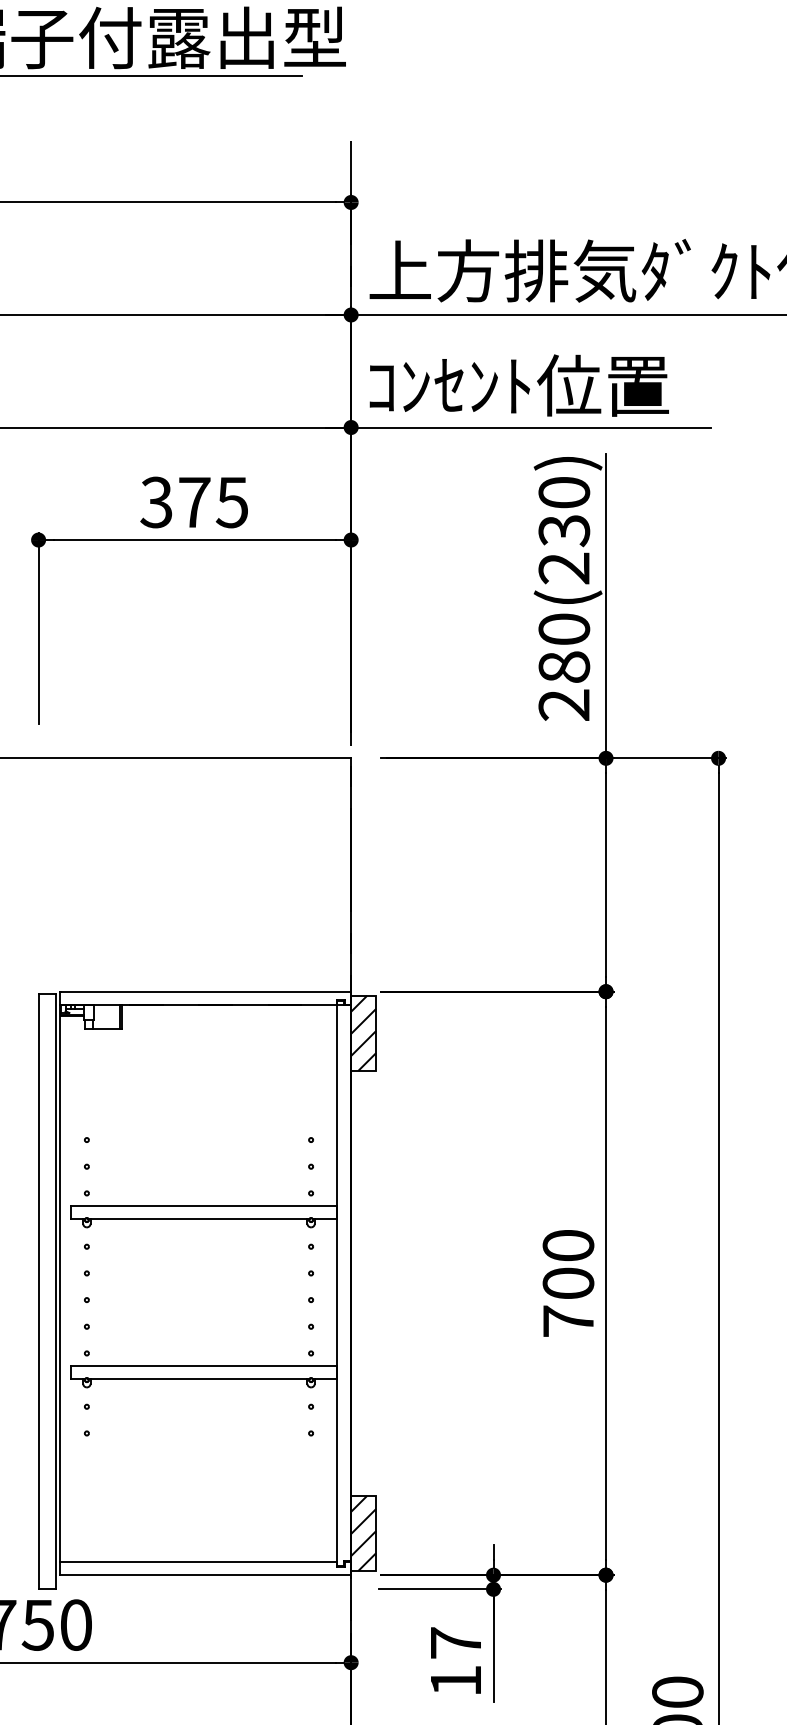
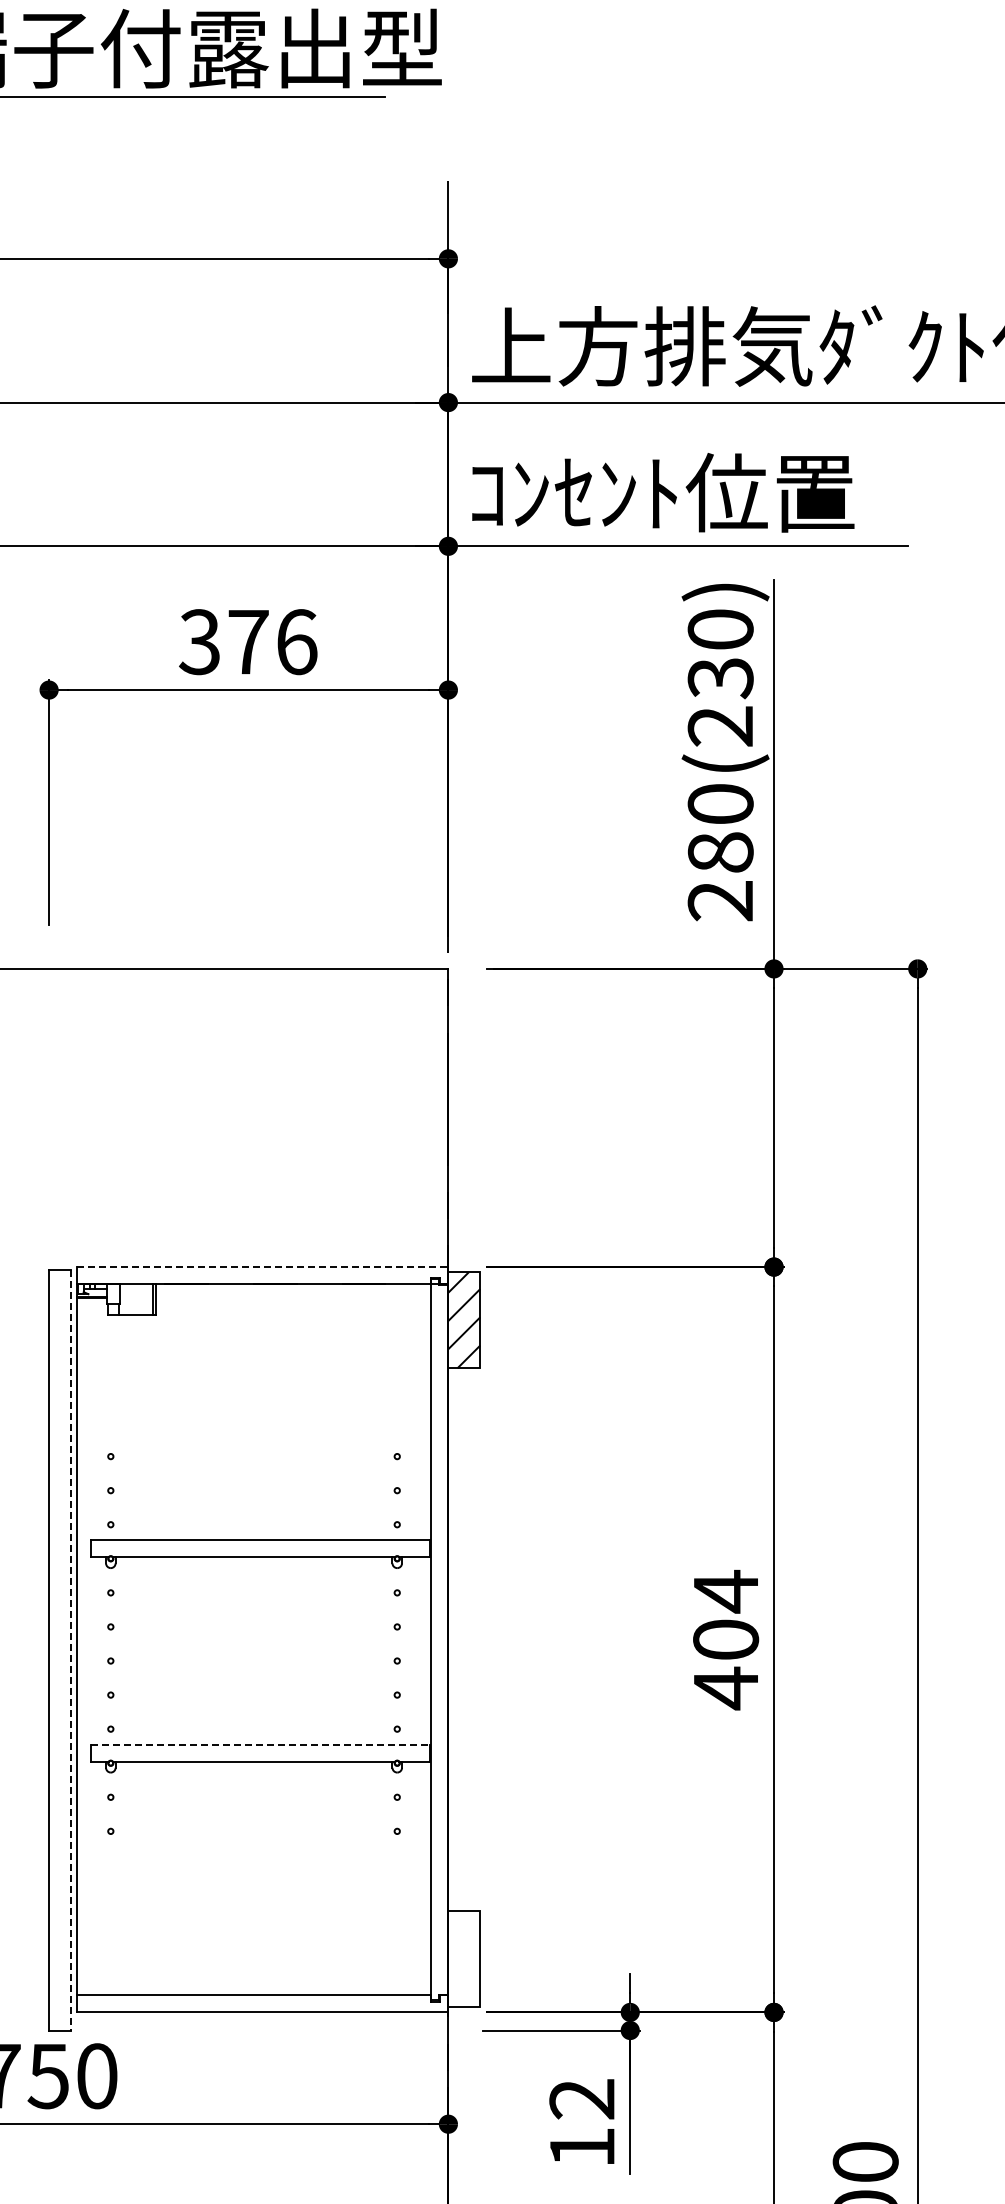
text: (232, 502) -> (296, 642), 375 -> 376
line: (205, 992) -> (262, 1267), solid -> dashed
text: (568, 1283) -> (726, 1639), 700 -> 404
line: (56, 1291) -> (71, 1650), solid -> dashed
line: (204, 1365) -> (260, 1744), solid -> dashed
hatch: (363, 1533) -> (464, 1959), removed
text: (455, 1643) -> (581, 2099), 17 -> 12

